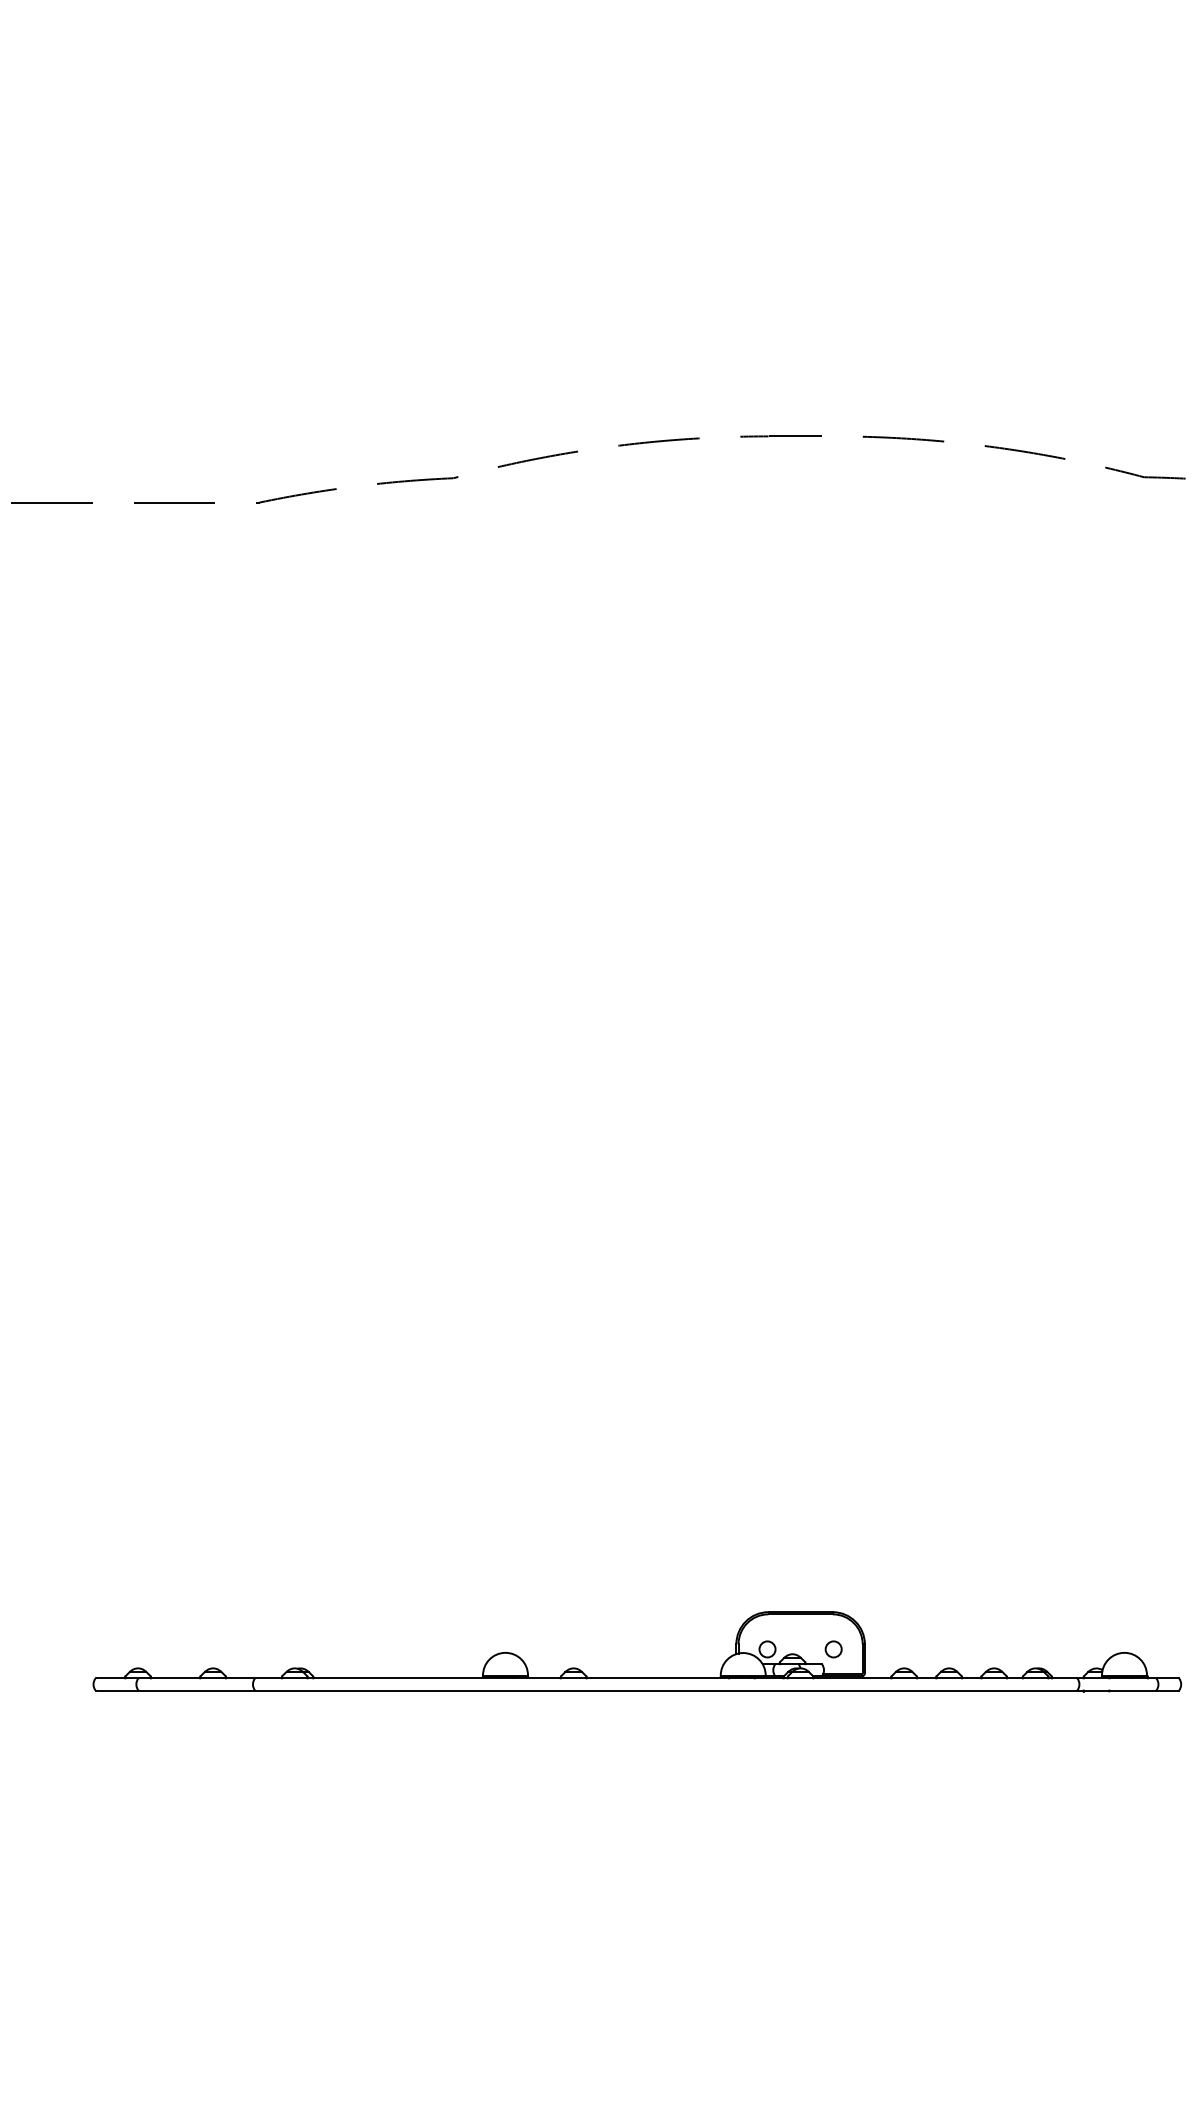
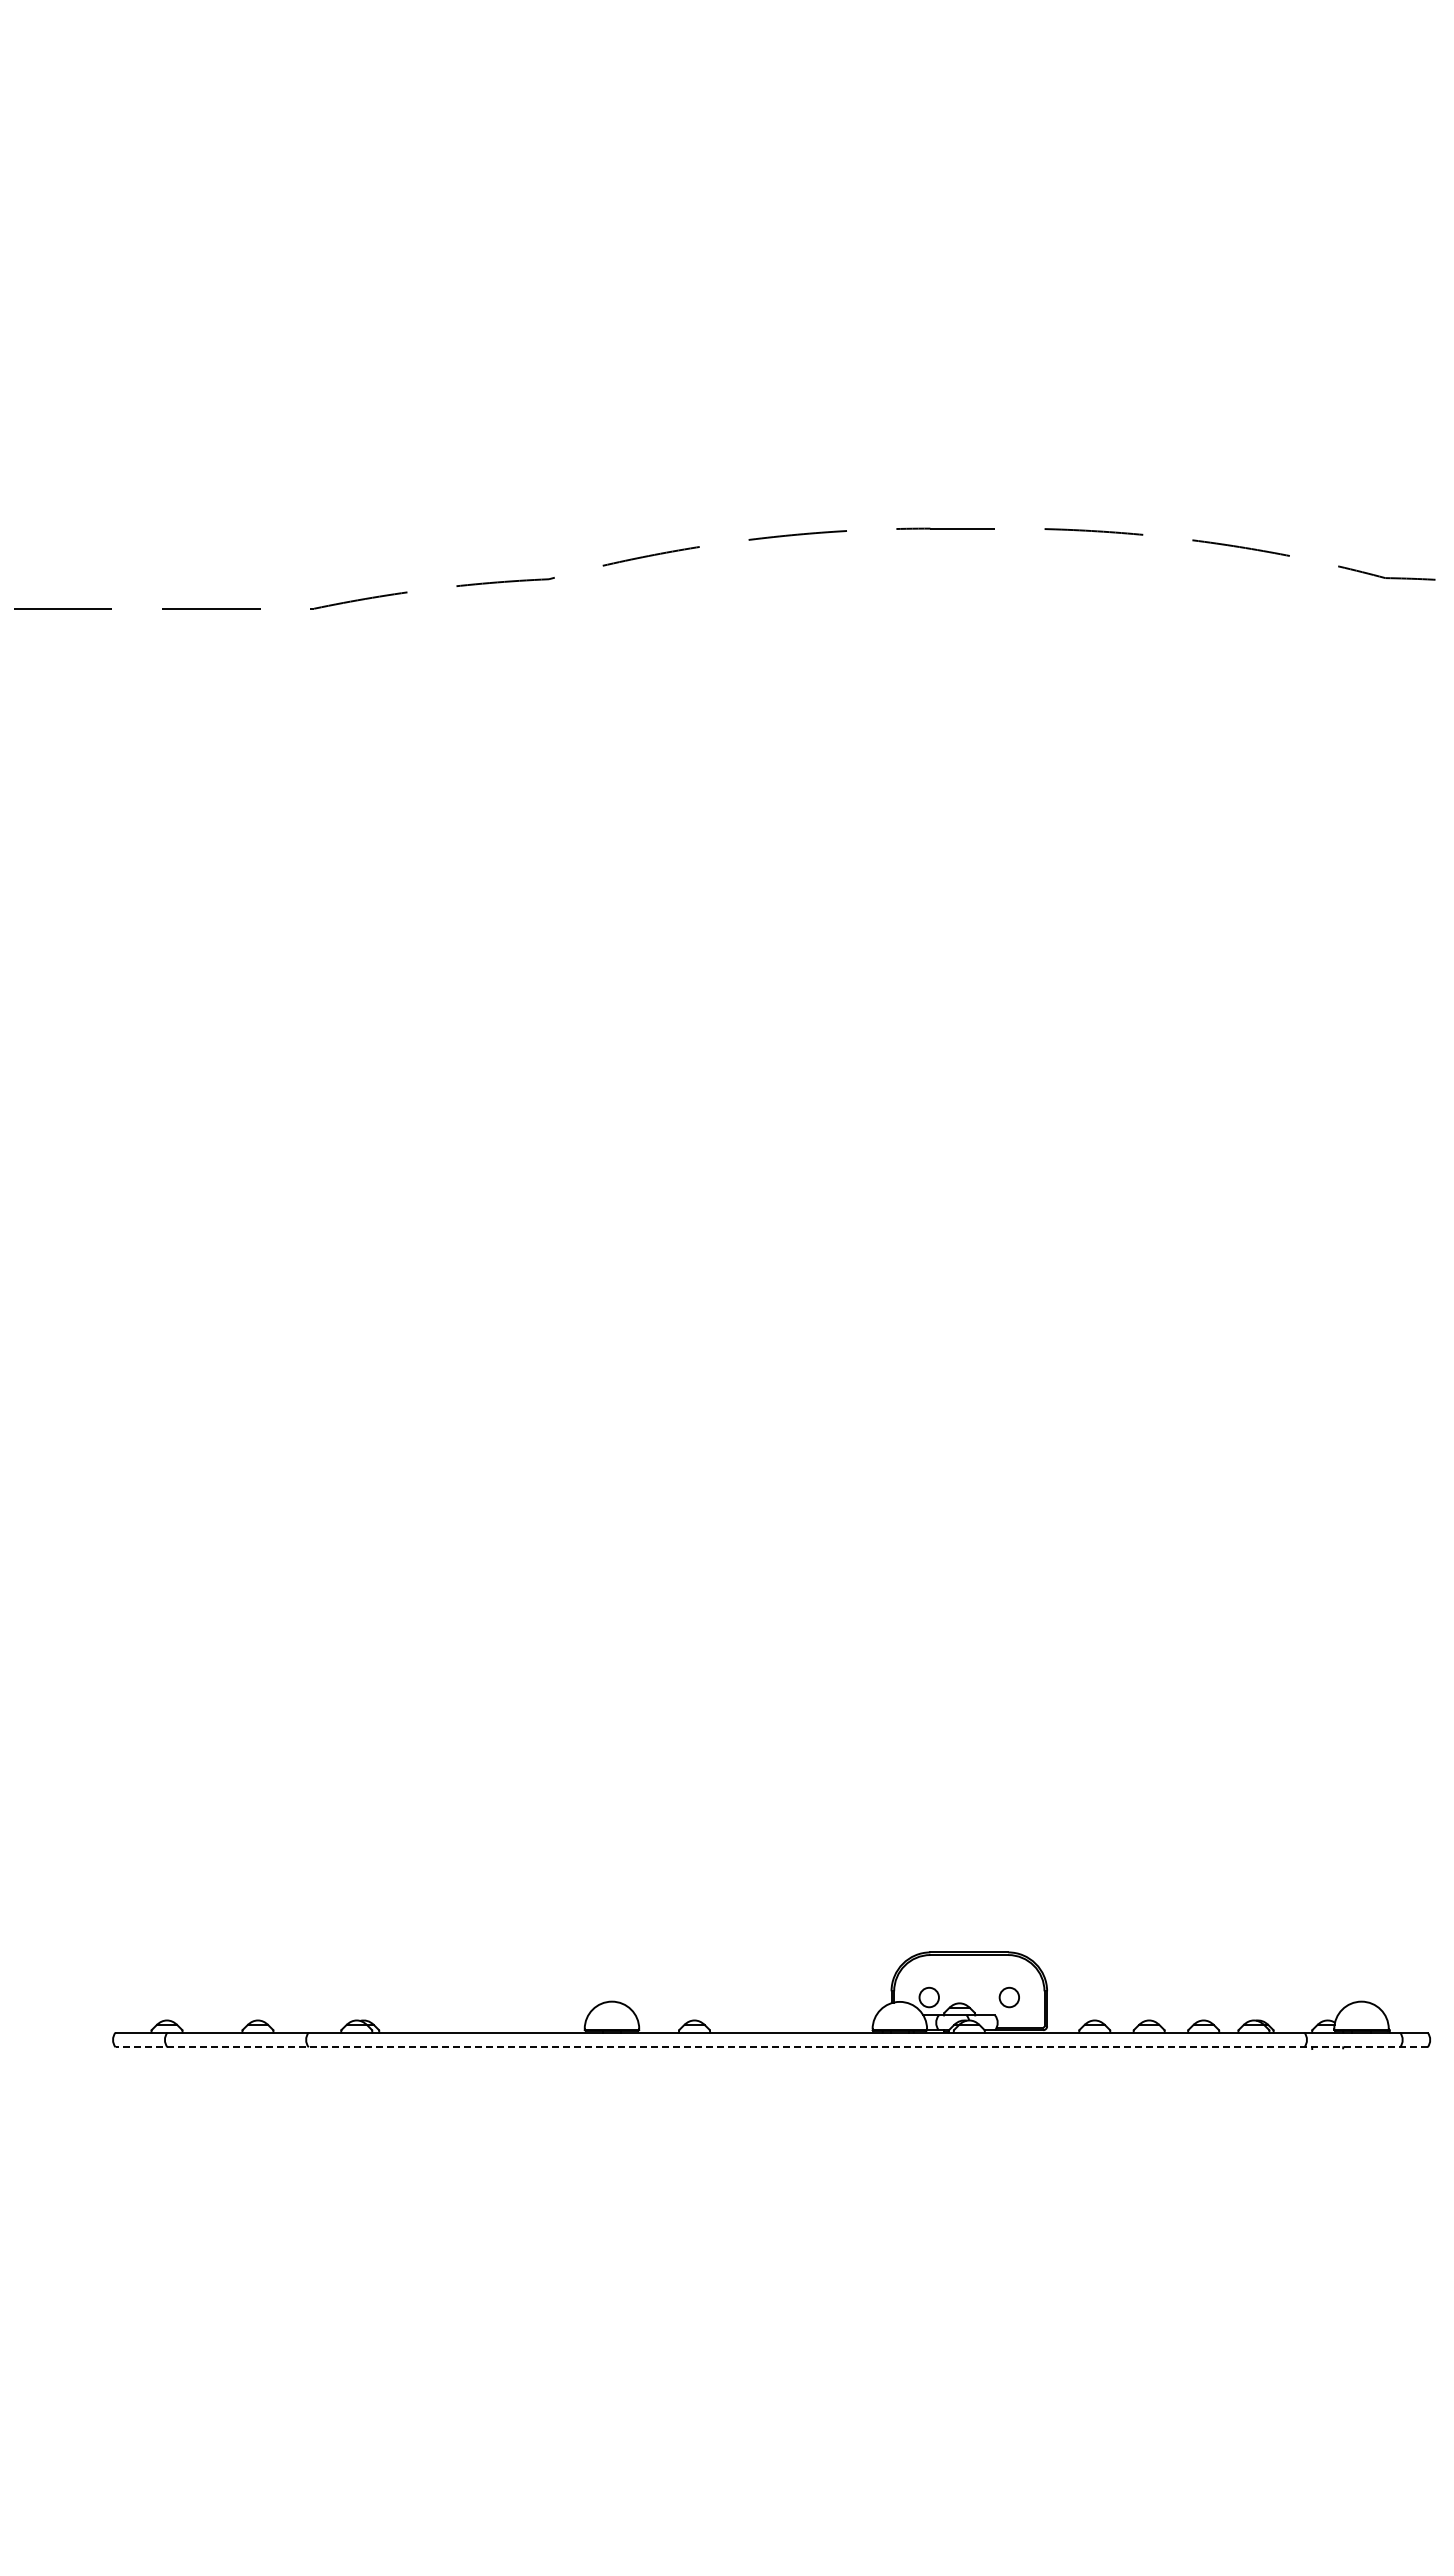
line: (637, 1690) -> (771, 2047), solid -> dashed

